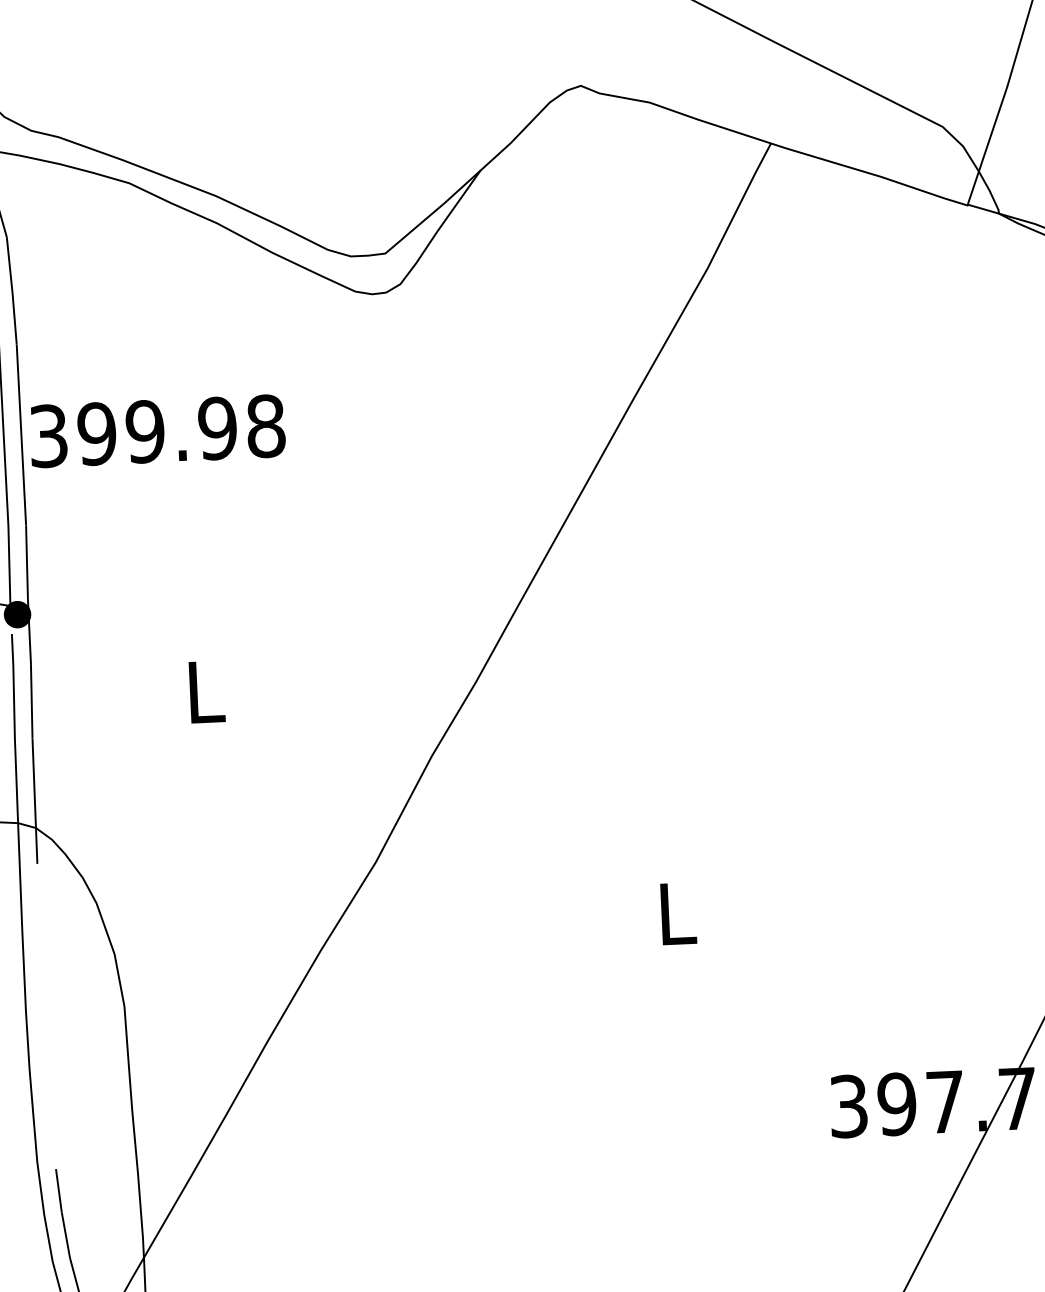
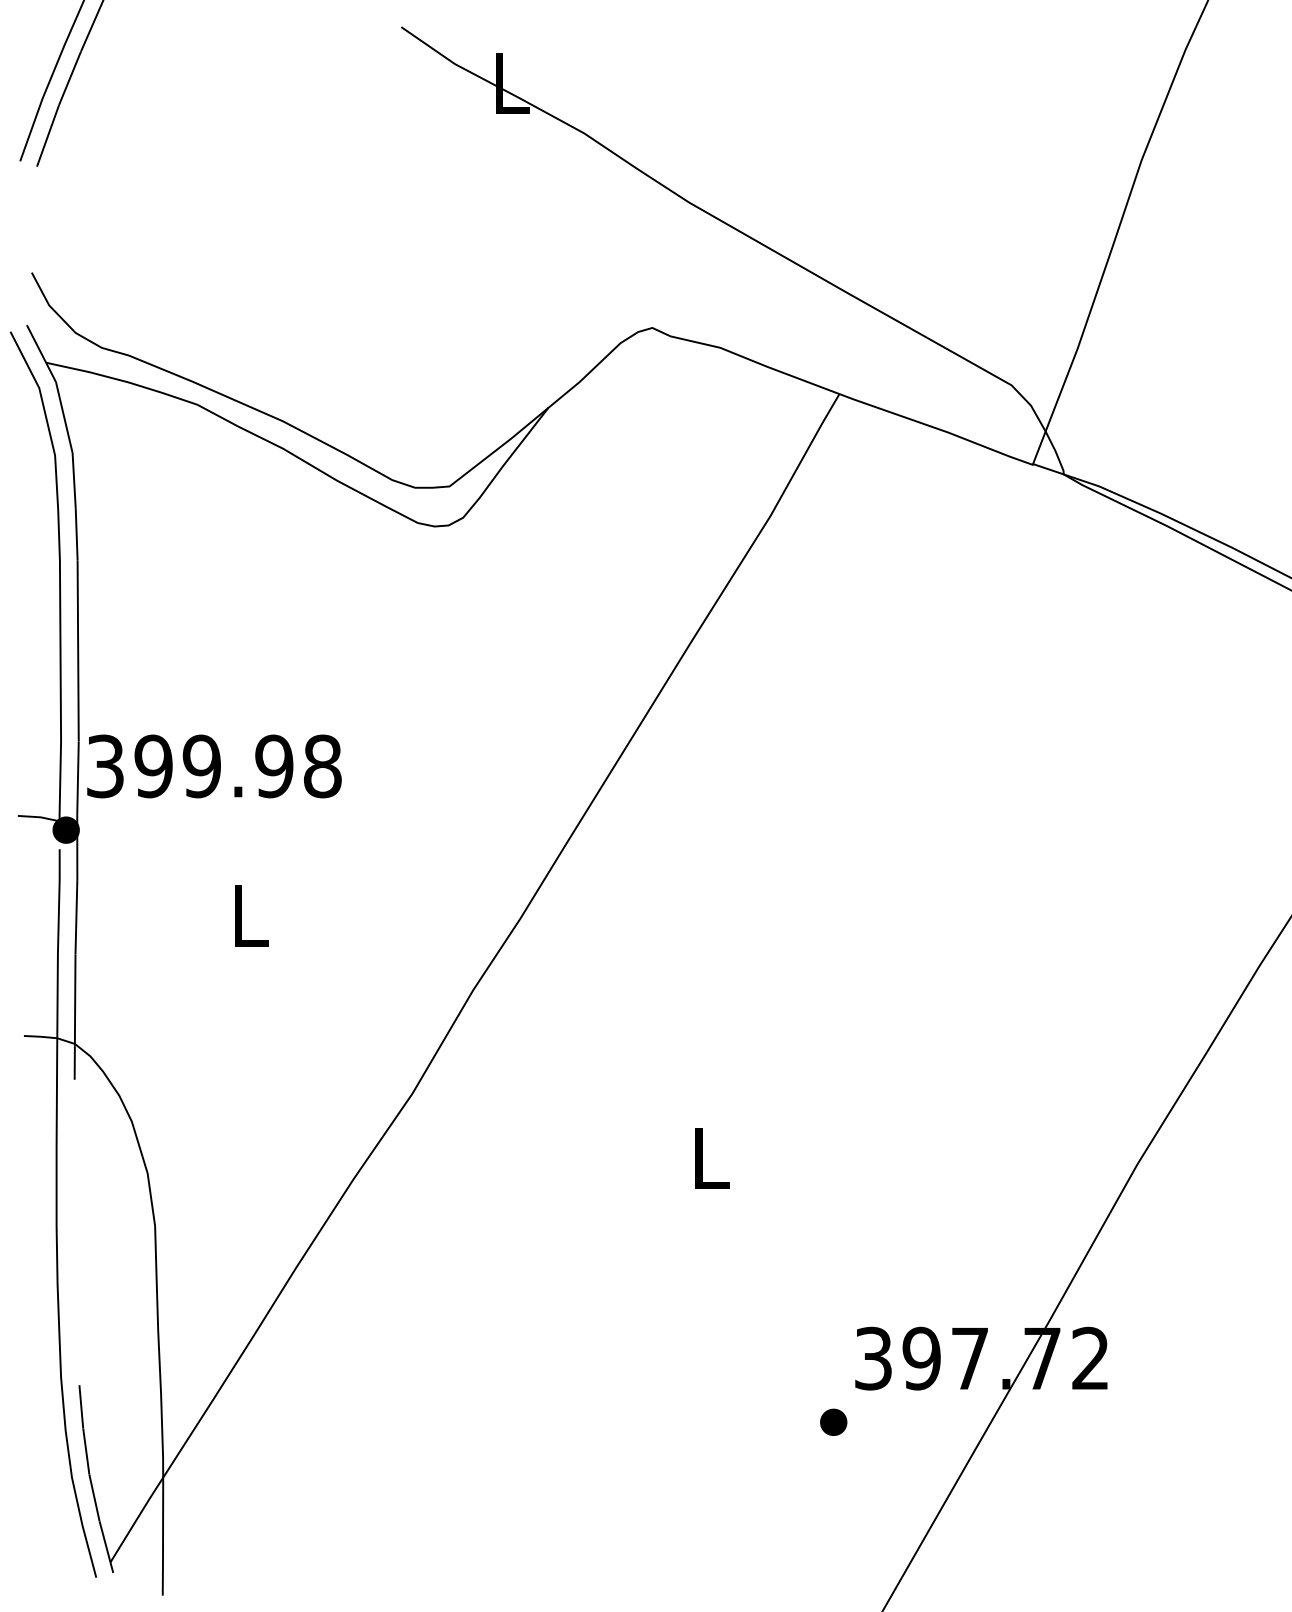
text: (157, 431) -> (214, 766), moved
part: (811, 1171) -> (833, 1421), added

